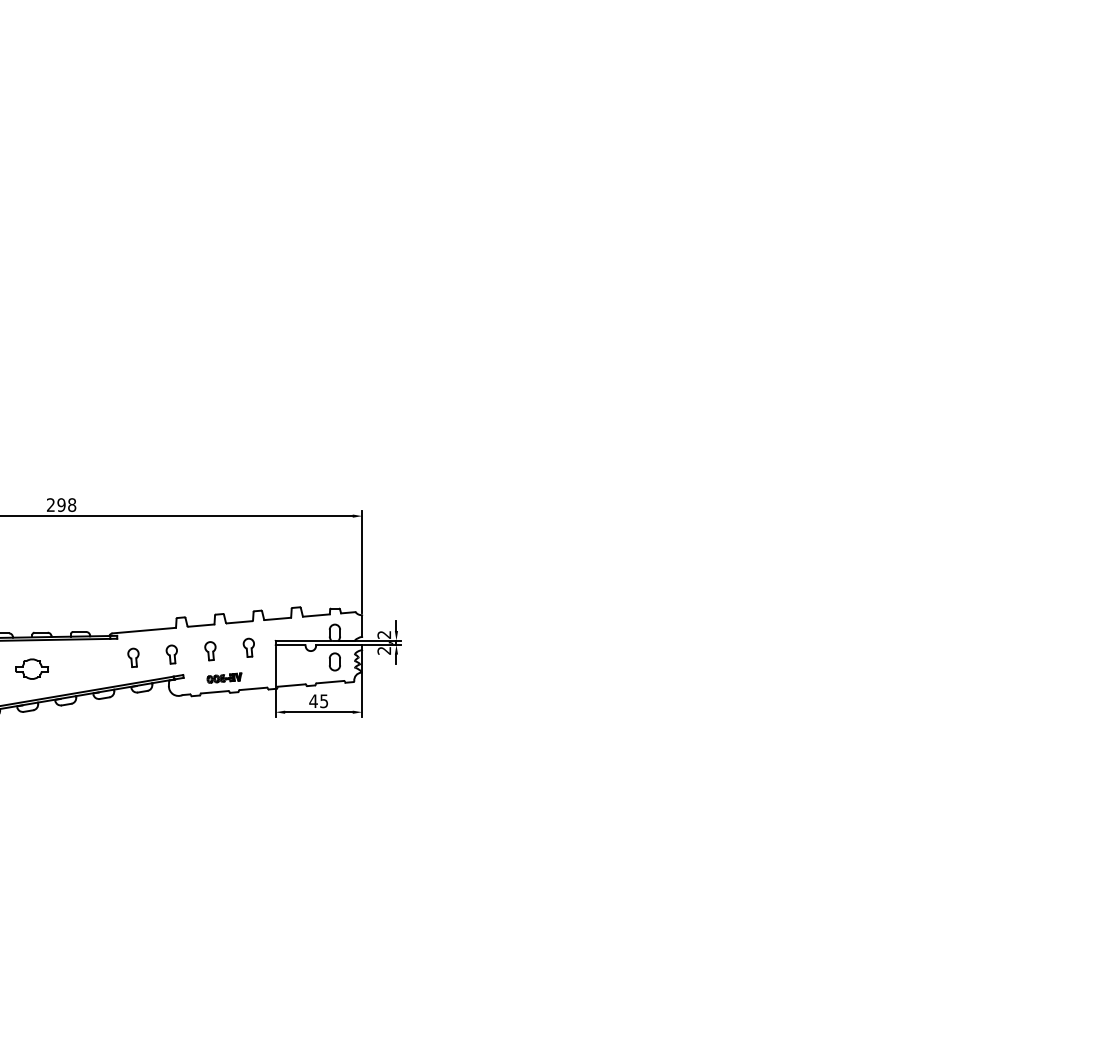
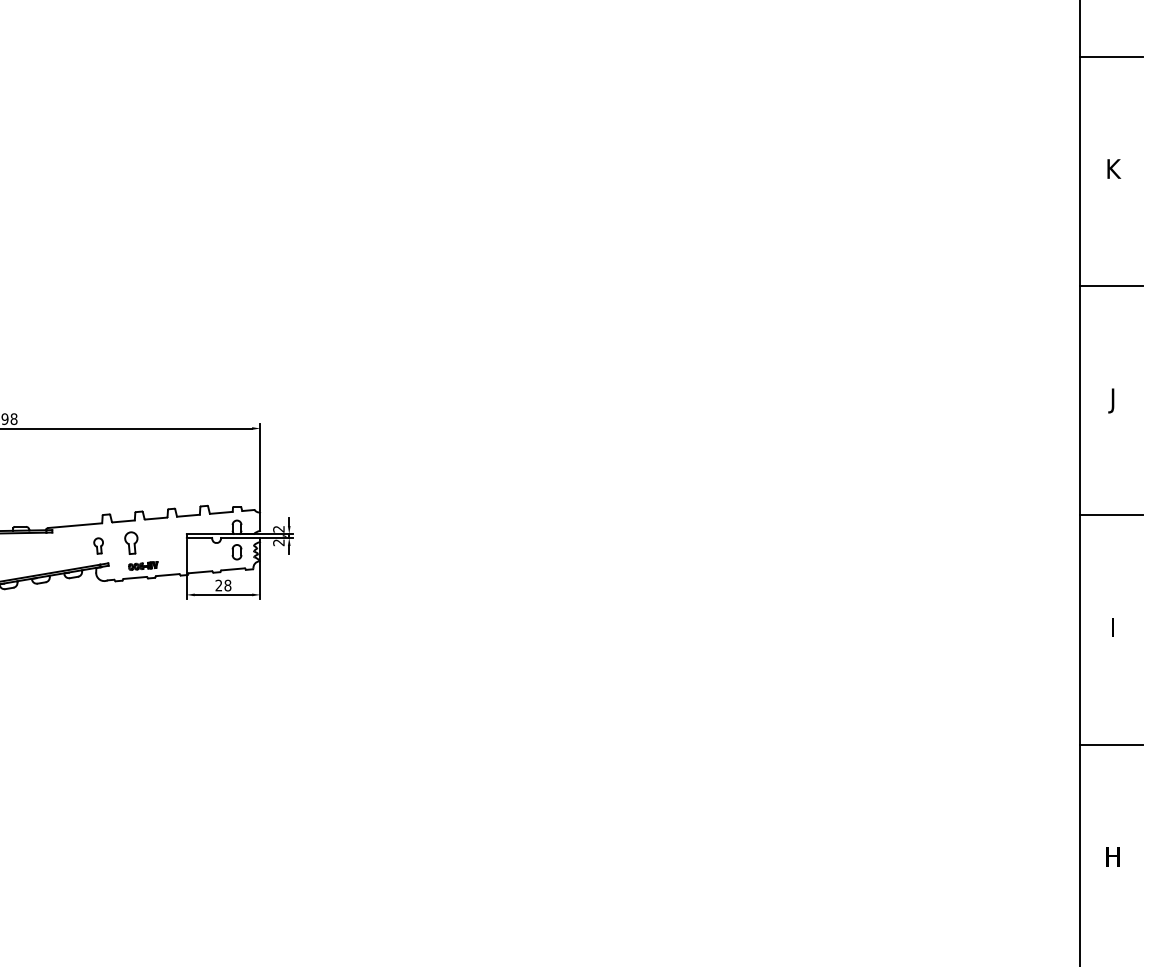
part: (248, 646) -> (163, 539), removed
part: (210, 650) -> (131, 542), size x1.4
part: (132, 657) -> (65, 548), removed
text: (318, 701) -> (223, 585), 45 -> 28

